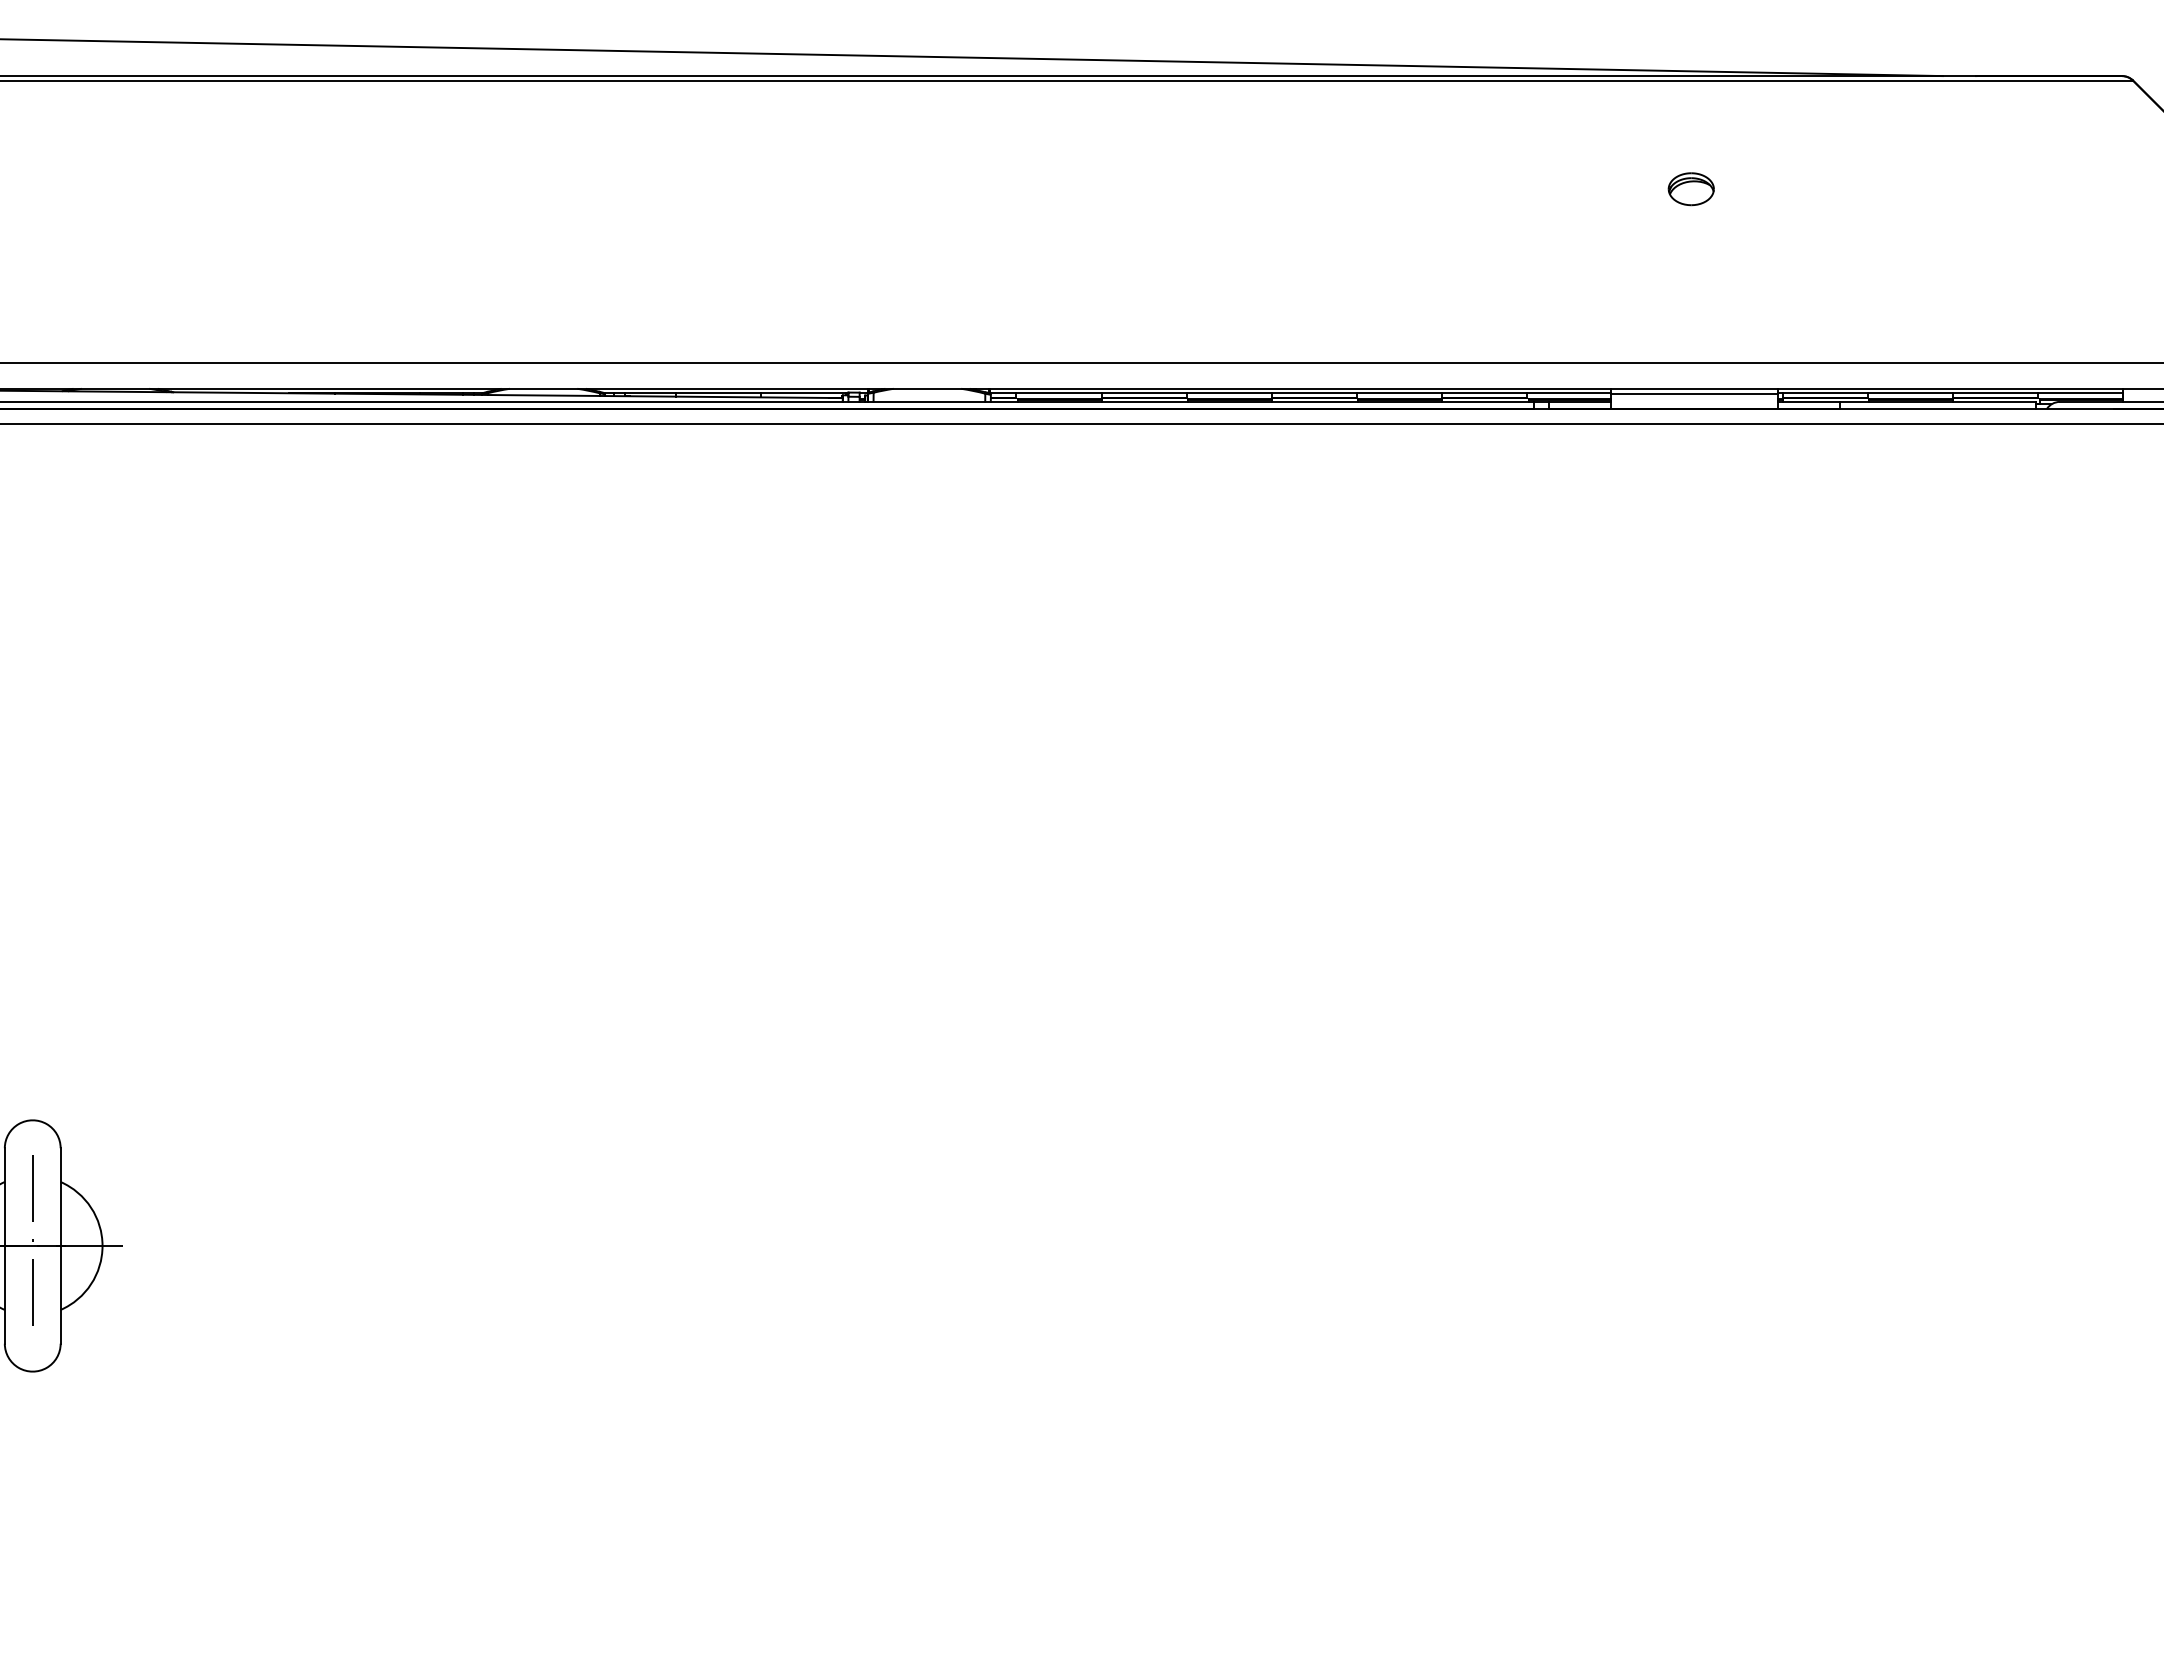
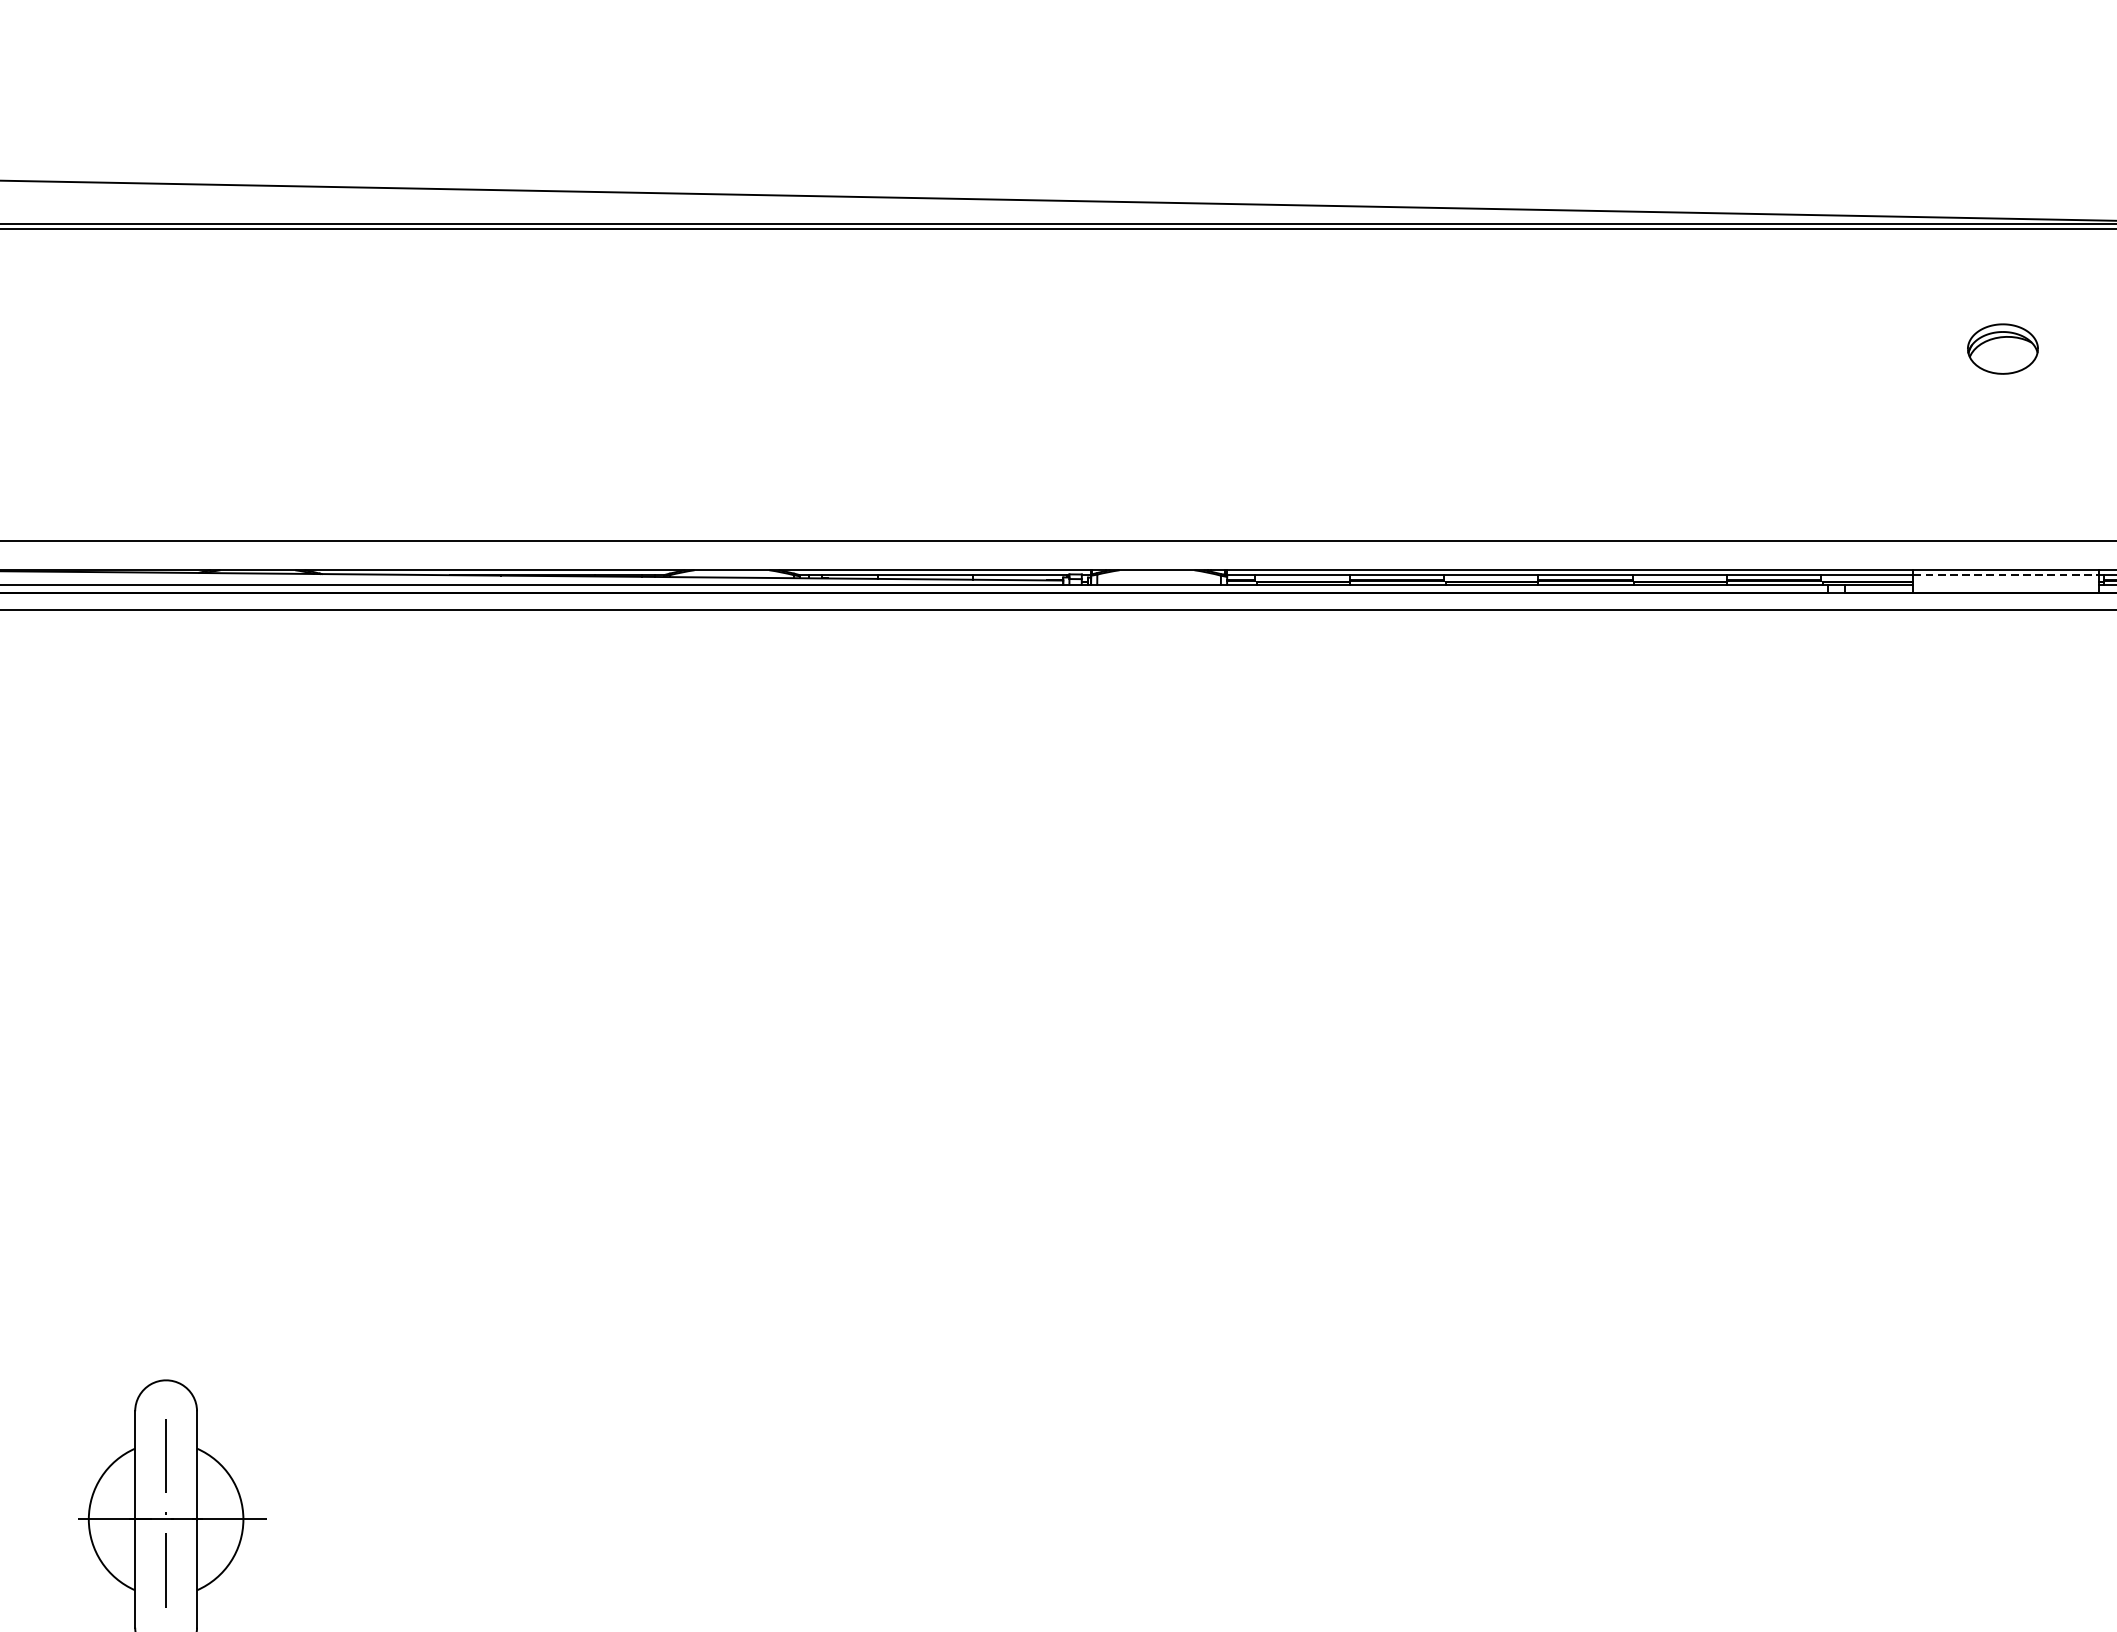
part: (1690, 189) -> (2001, 349), size x1.4
line: (1694, 393) -> (2006, 575), solid -> dashed

